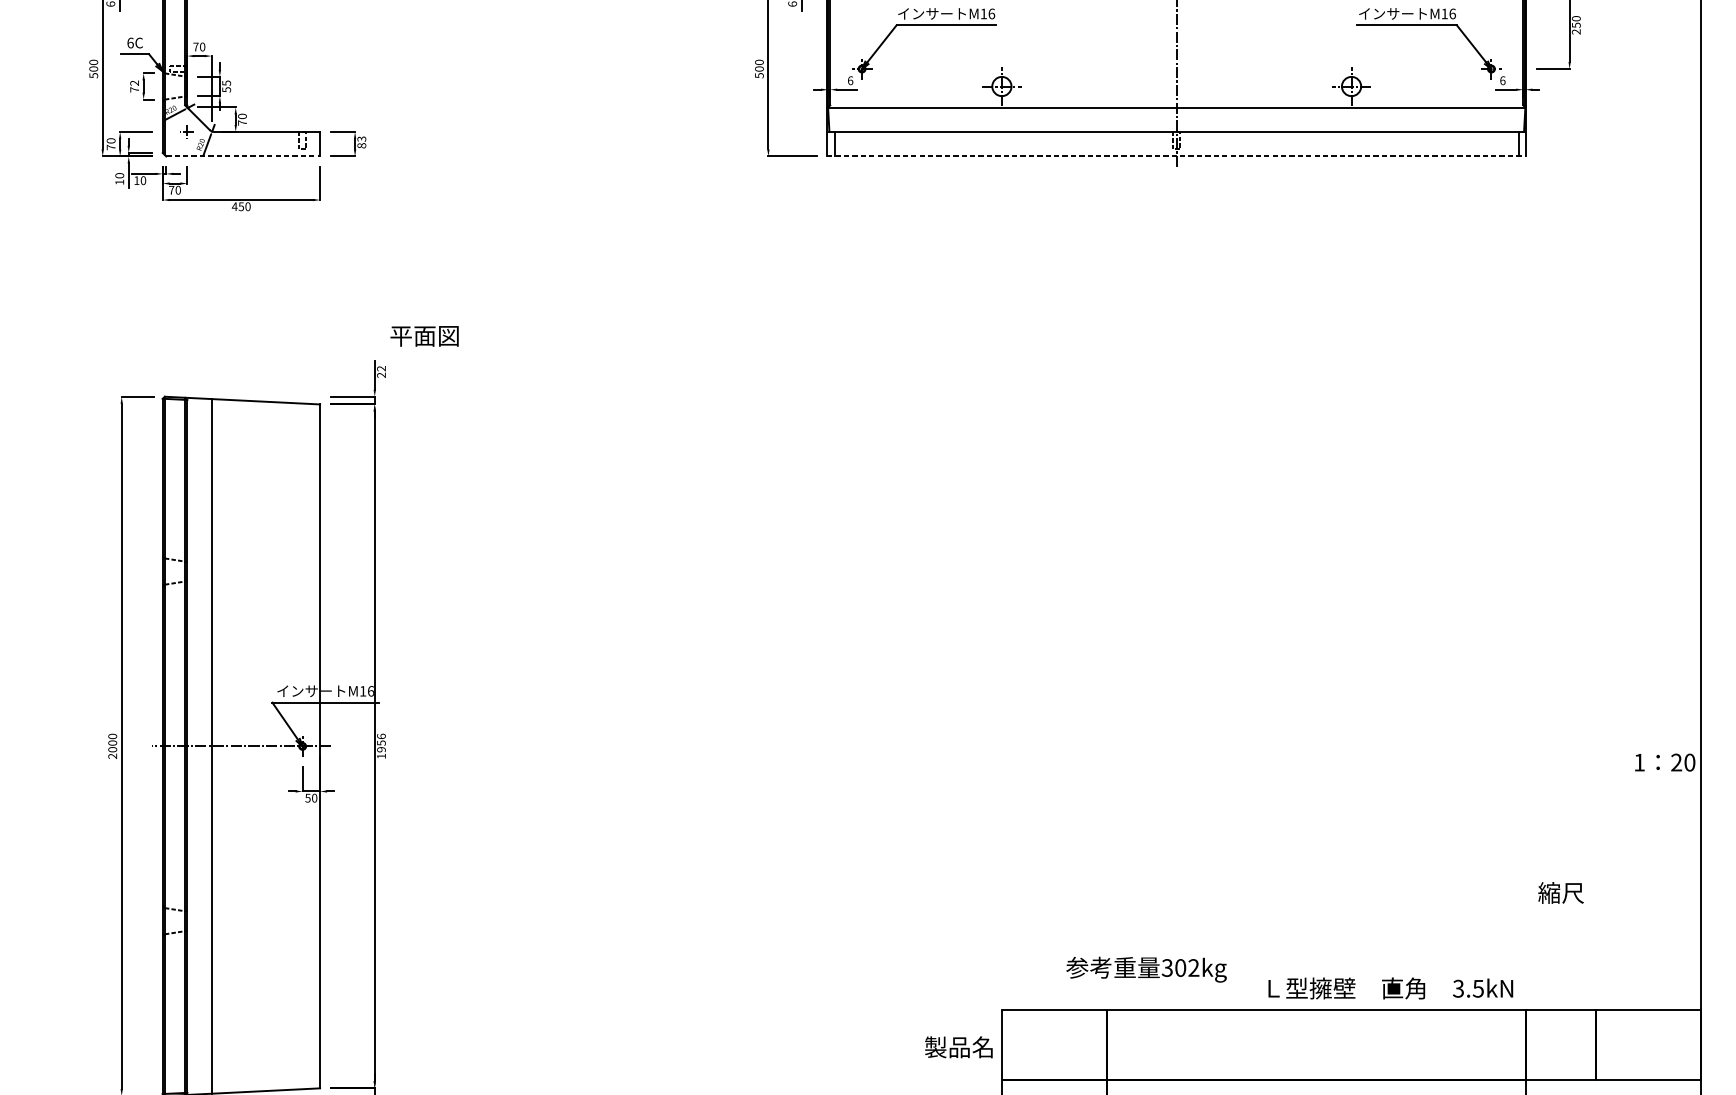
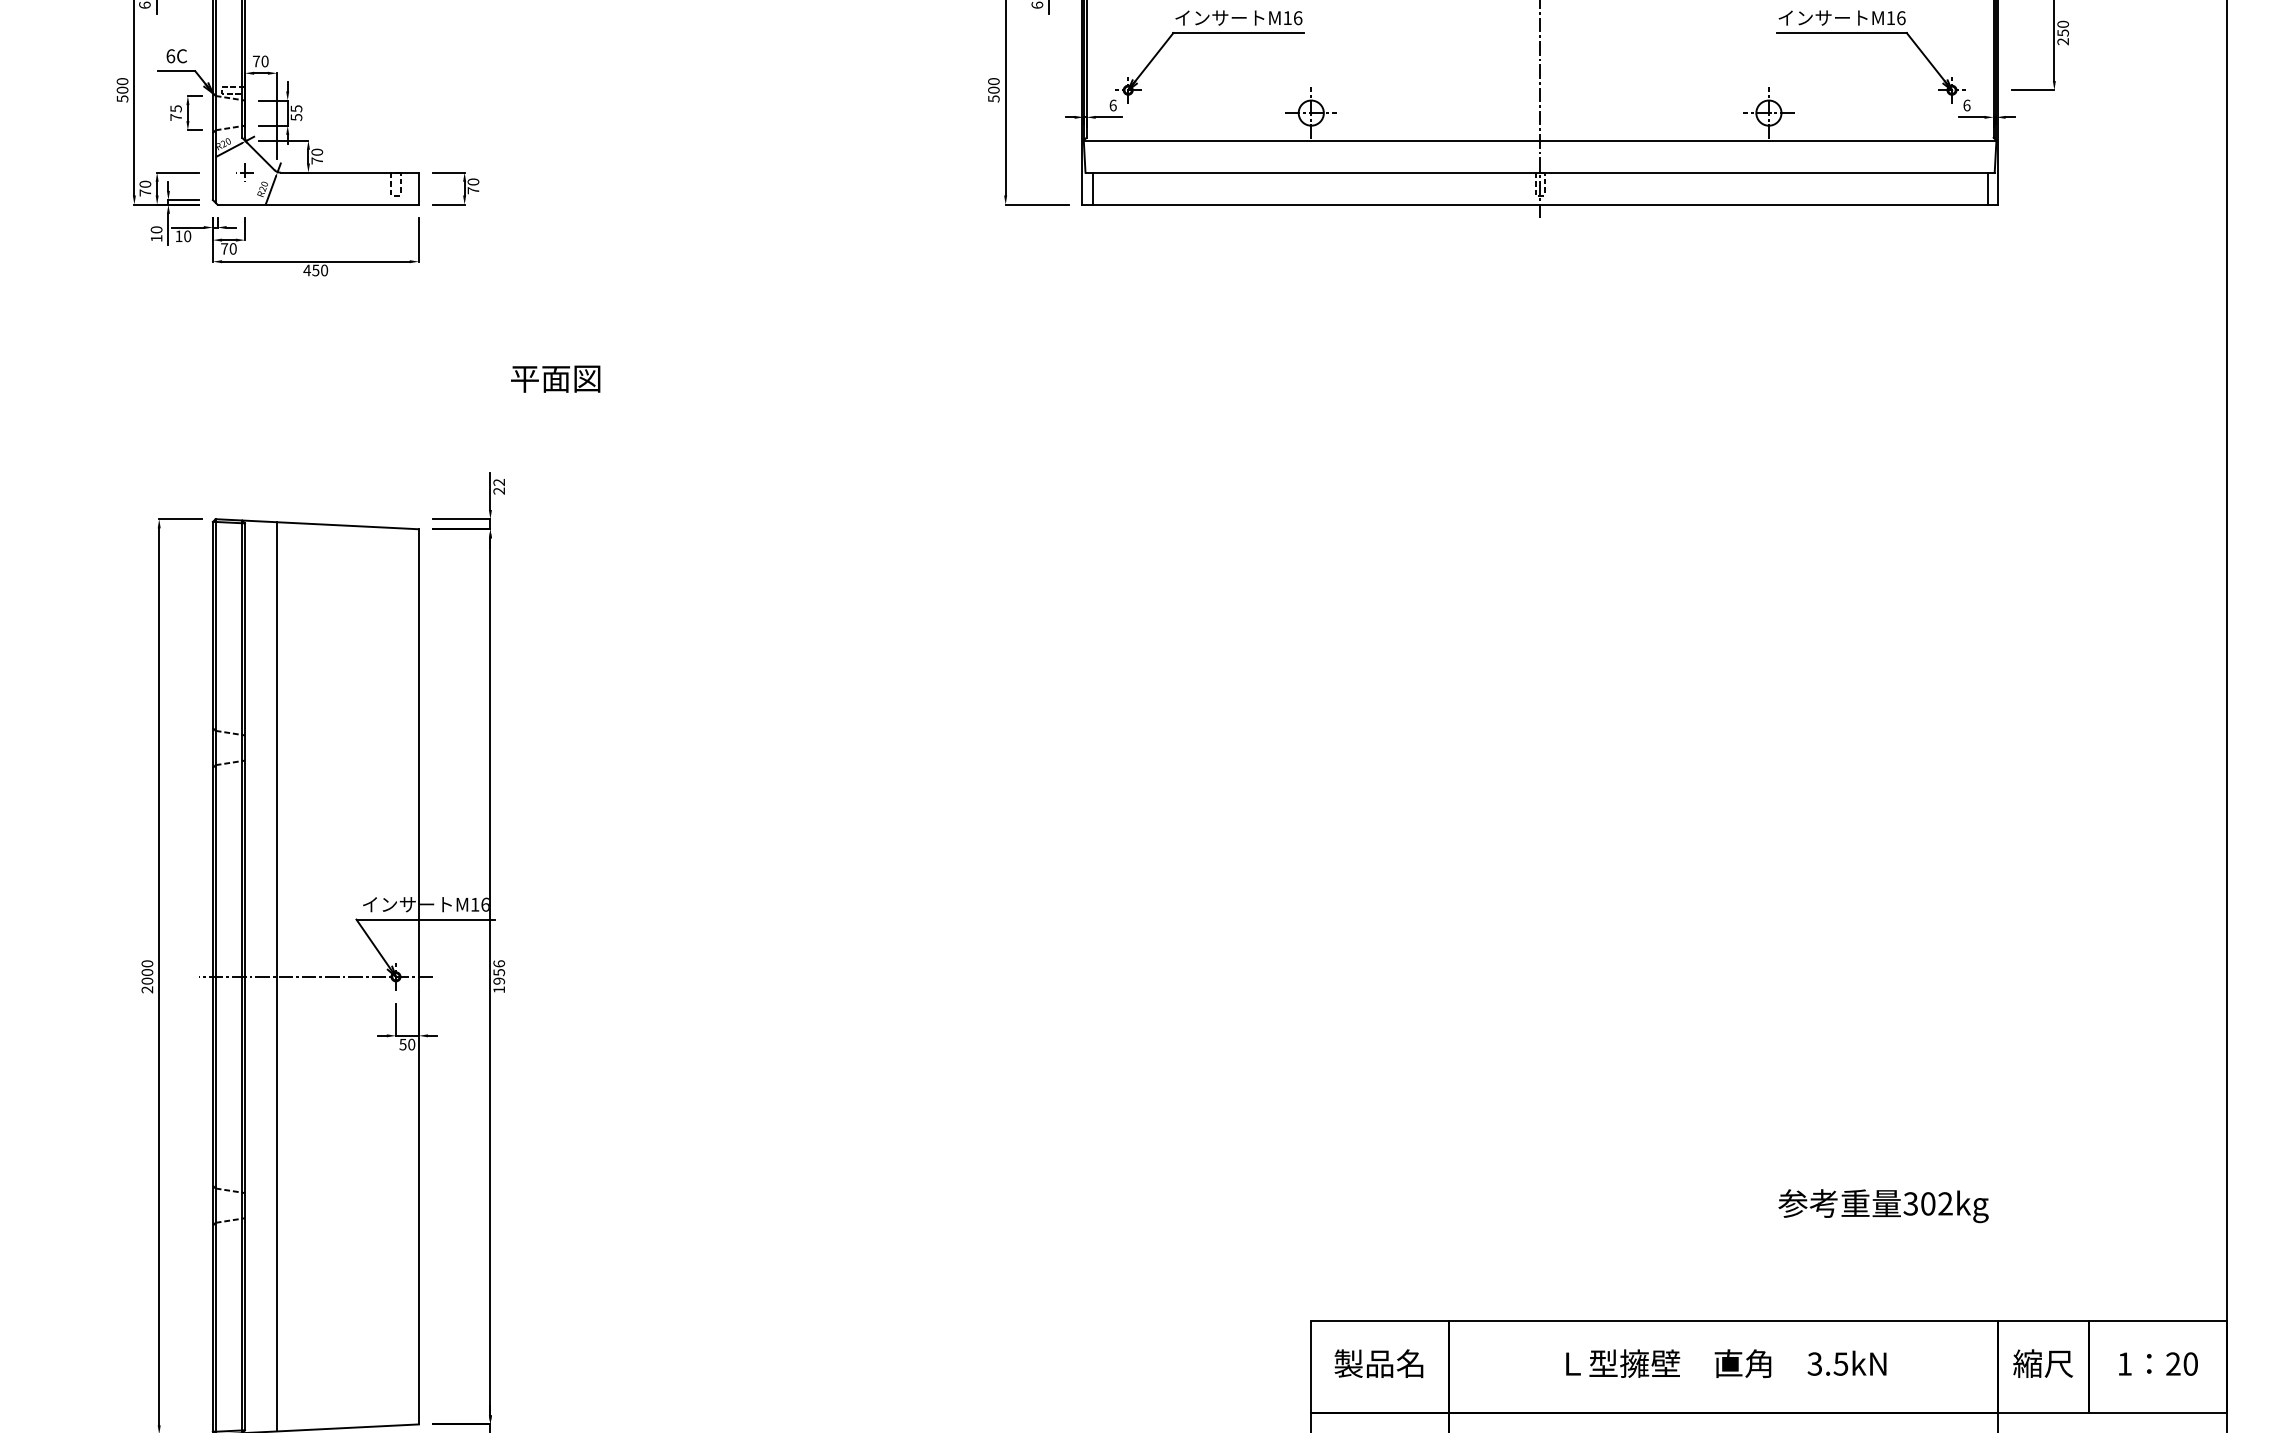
text: (134, 82) -> (175, 108), 72 -> 75
text: (361, 142) -> (473, 186), 83 -> 70
line: (243, 156) -> (318, 204), dashed -> solid
line: (1177, 156) -> (1540, 204), dashed -> solid
text: (424, 335) -> (555, 378), moved
text: (1665, 762) -> (2158, 1363), moved
text: (1560, 892) -> (2042, 1363), moved
text: (1146, 969) -> (1883, 1206), moved
text: (1390, 988) -> (1726, 1363), moved
text: (958, 1047) -> (1378, 1363), moved

